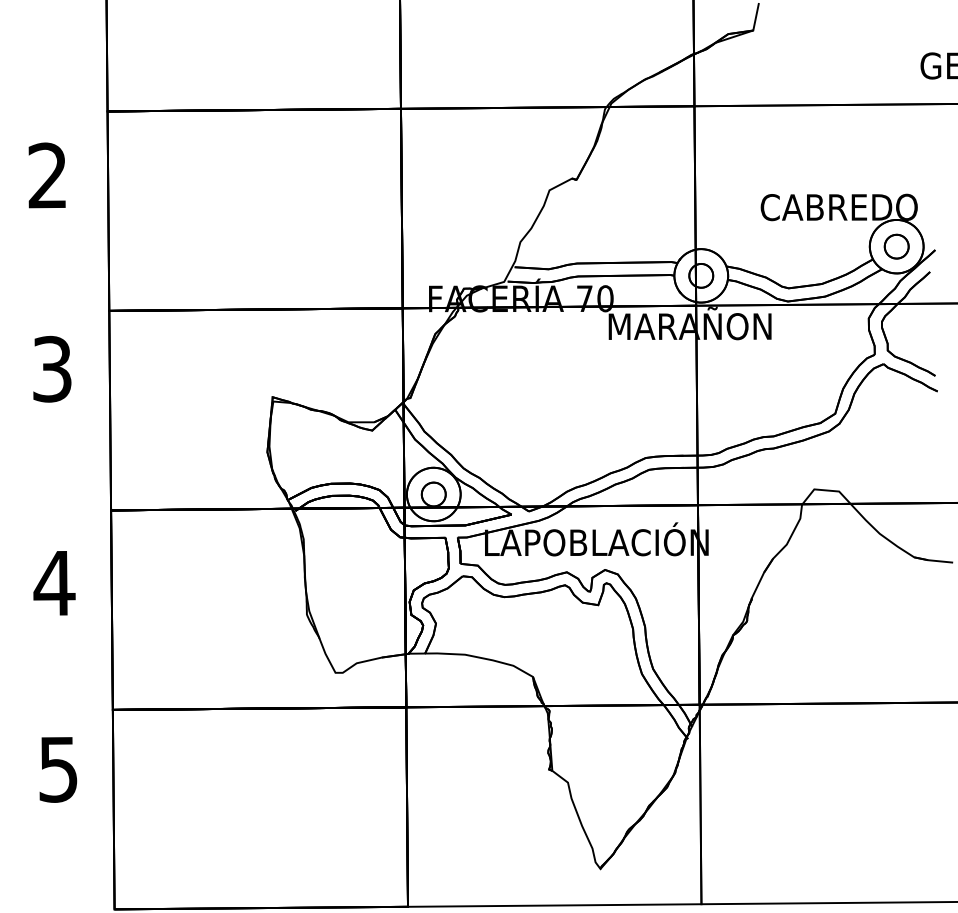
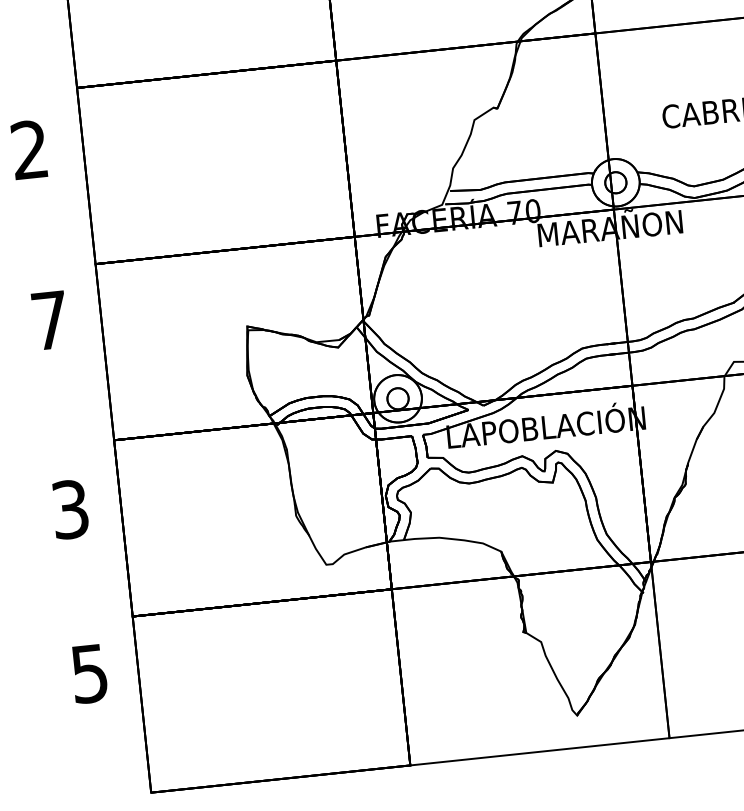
text: (52, 368) -> (50, 319), 3 -> 7
text: (54, 583) -> (70, 509), 4 -> 3

